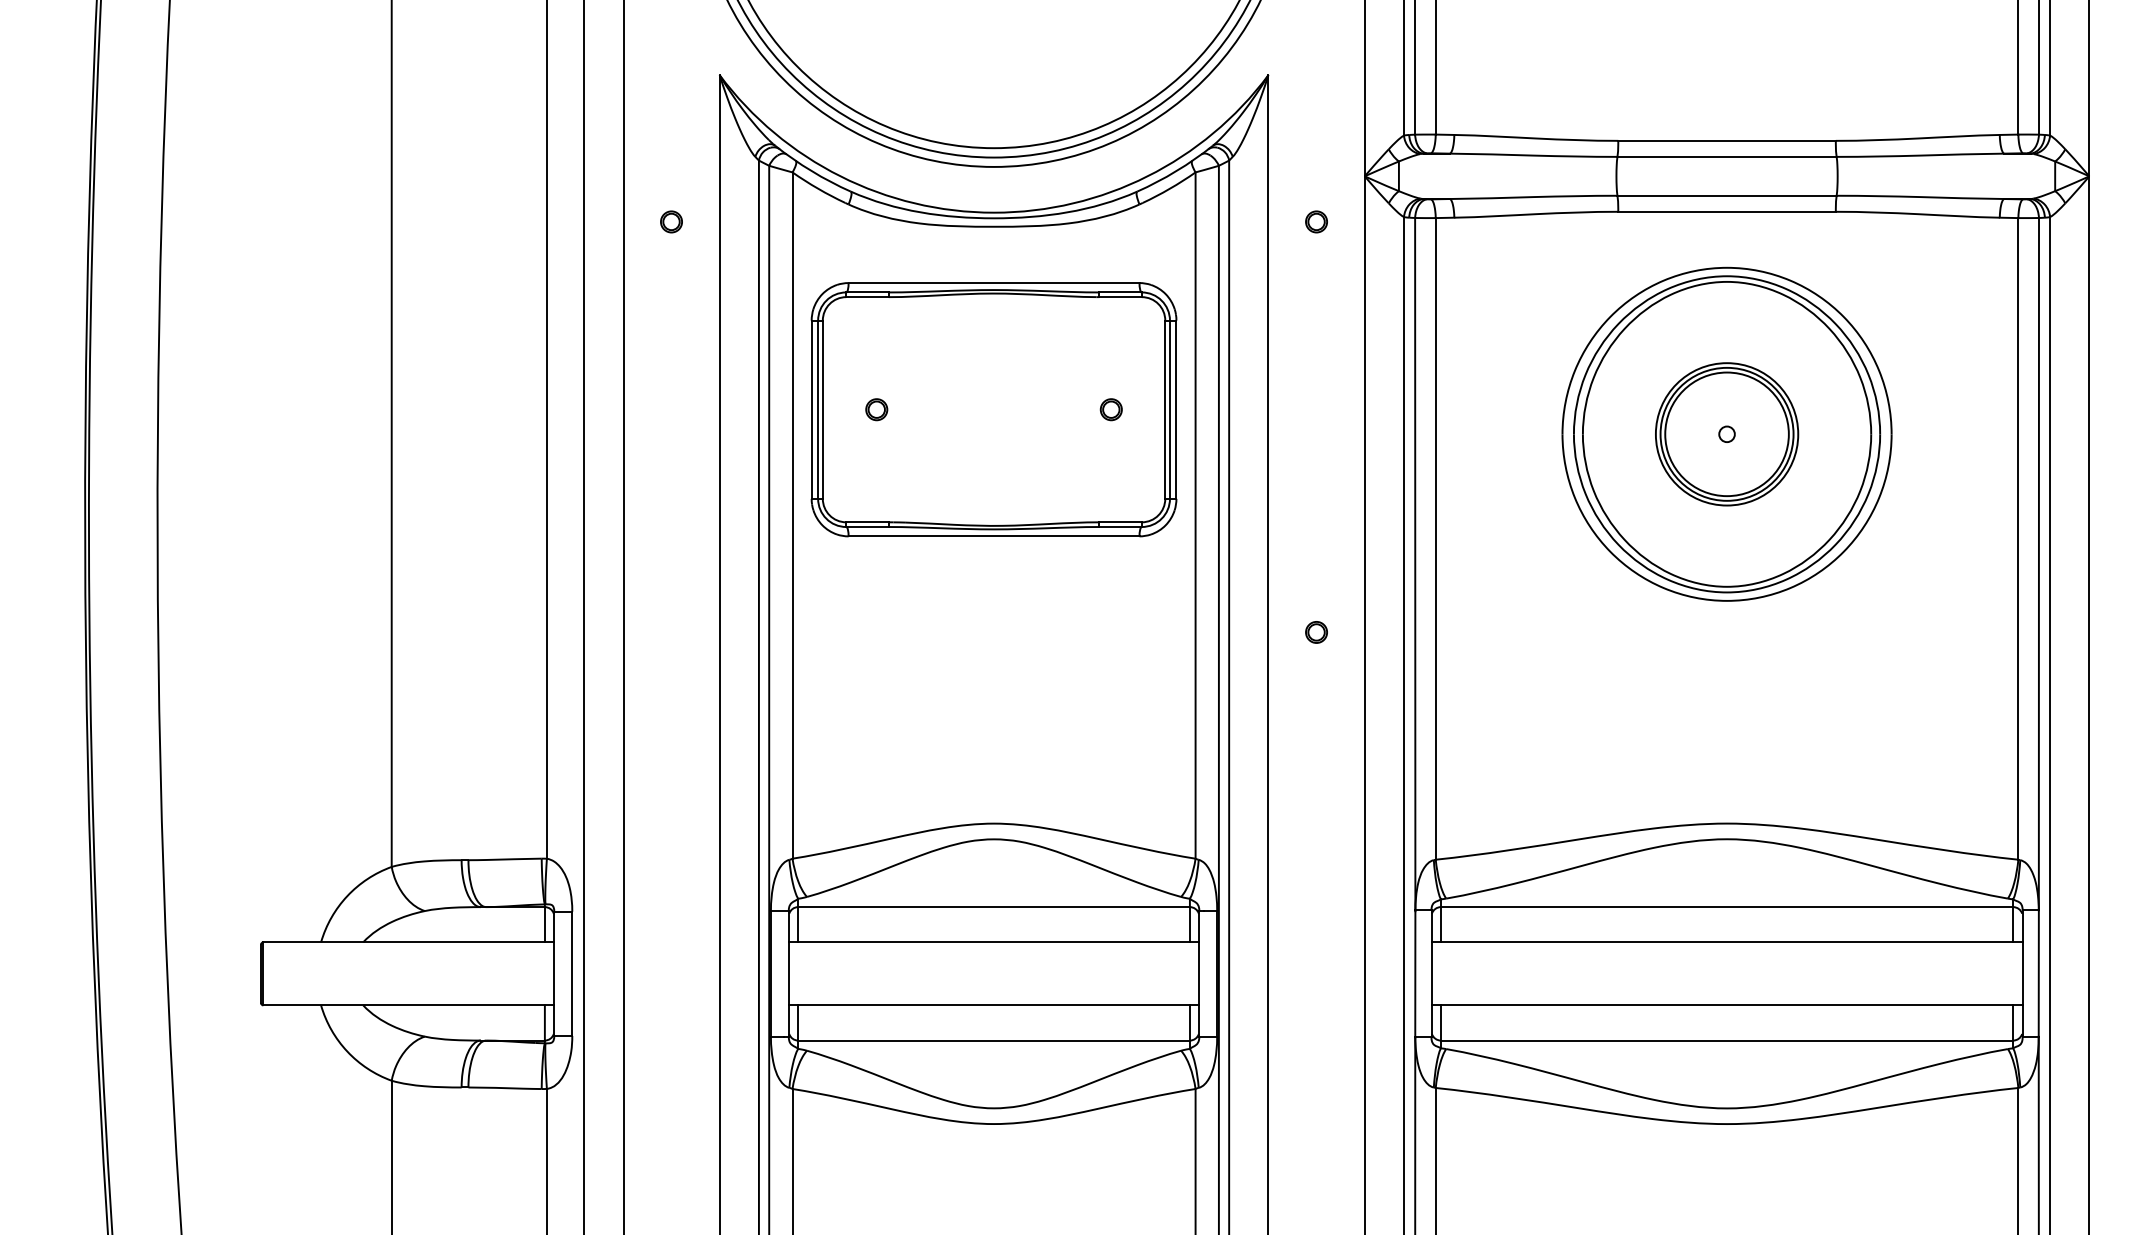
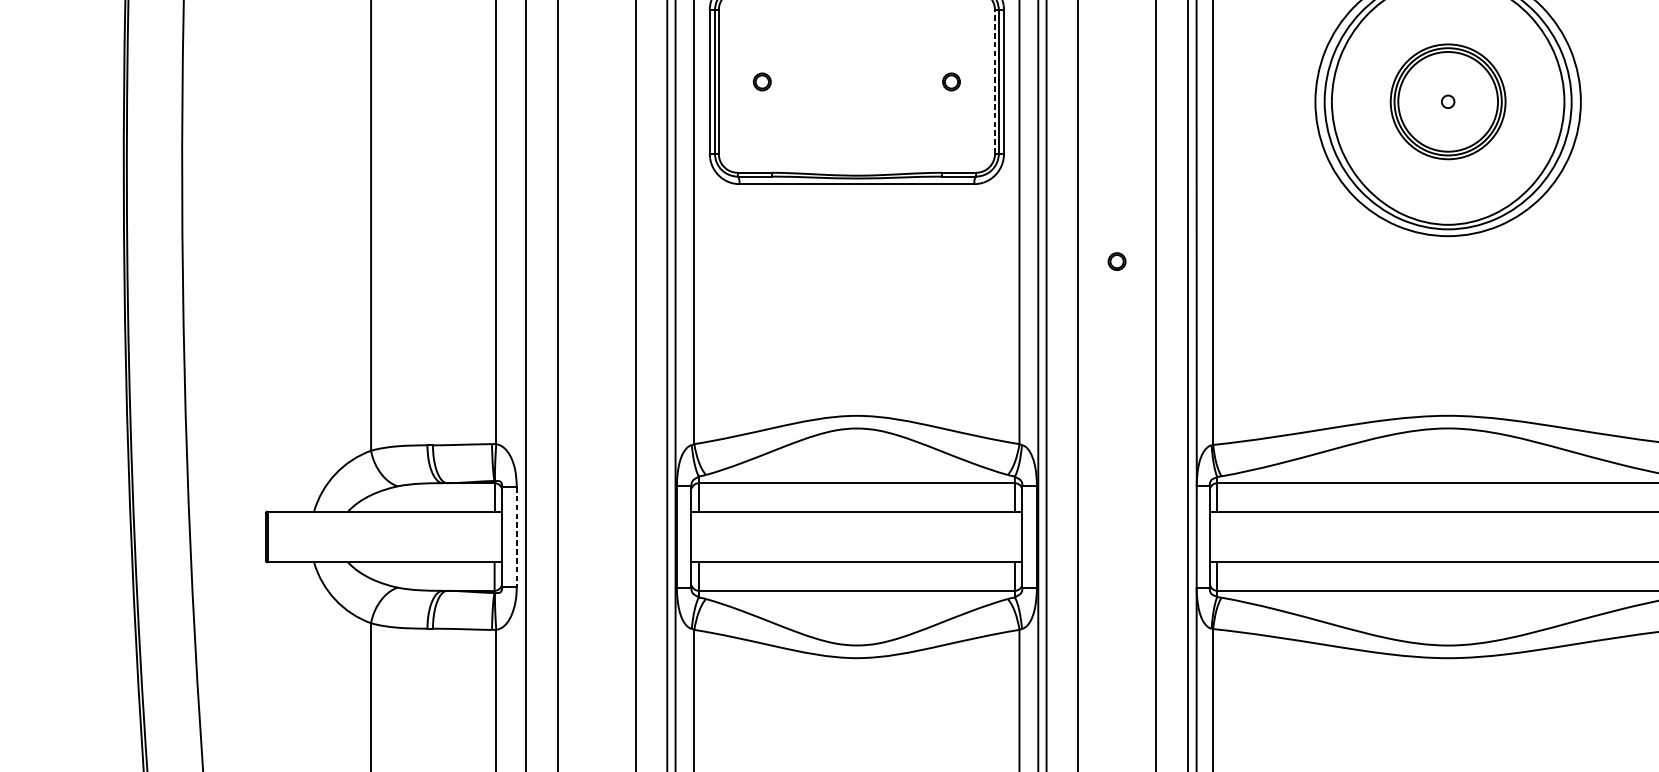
line: (1165, 409) -> (995, 81), solid -> dashed
line: (572, 974) -> (516, 537), solid -> dashed

